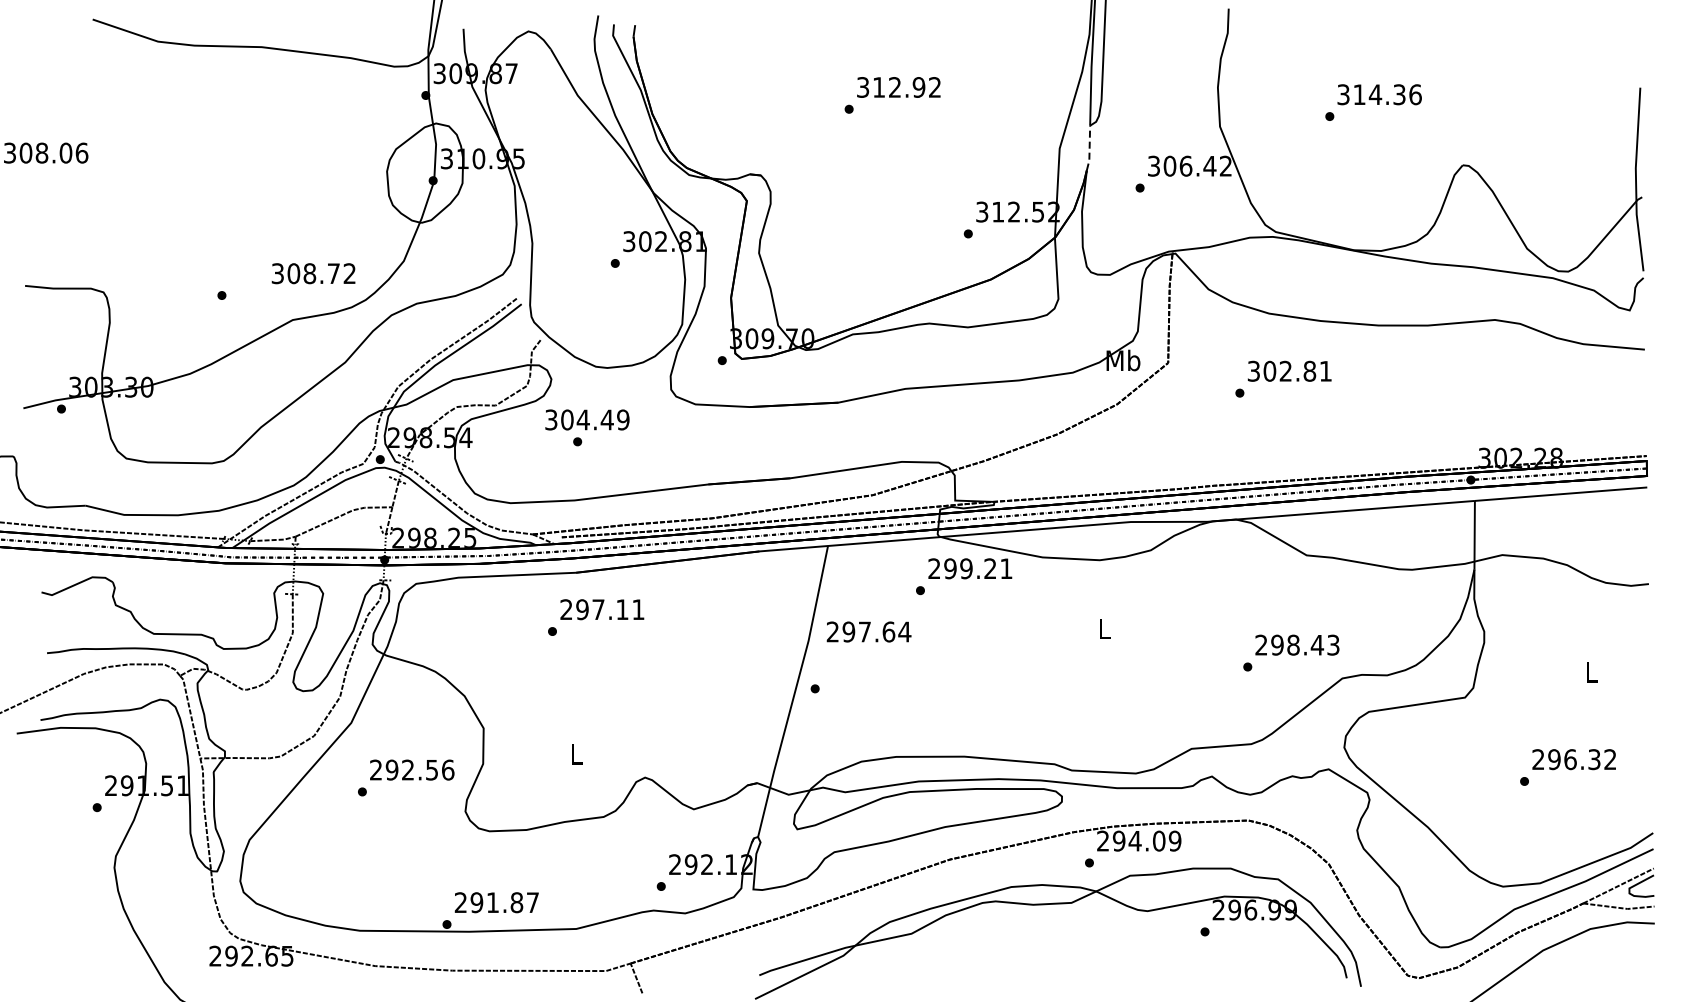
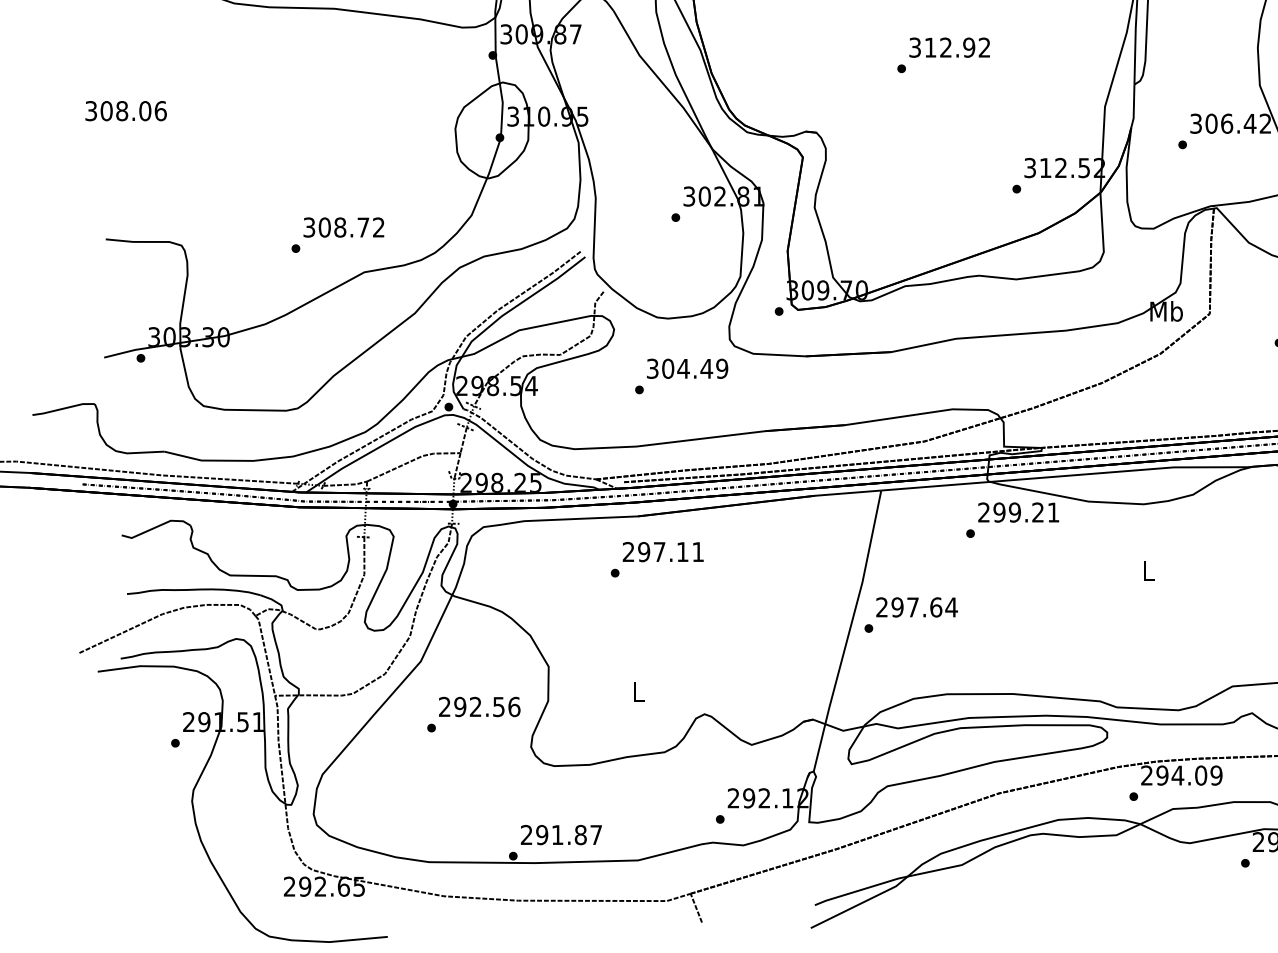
line: (1089, 148) -> (1133, 106), dashed -> solid
text: (313, 273) -> (343, 227), moved
text: (587, 419) -> (687, 368), moved
text: (868, 631) -> (916, 606), moved

